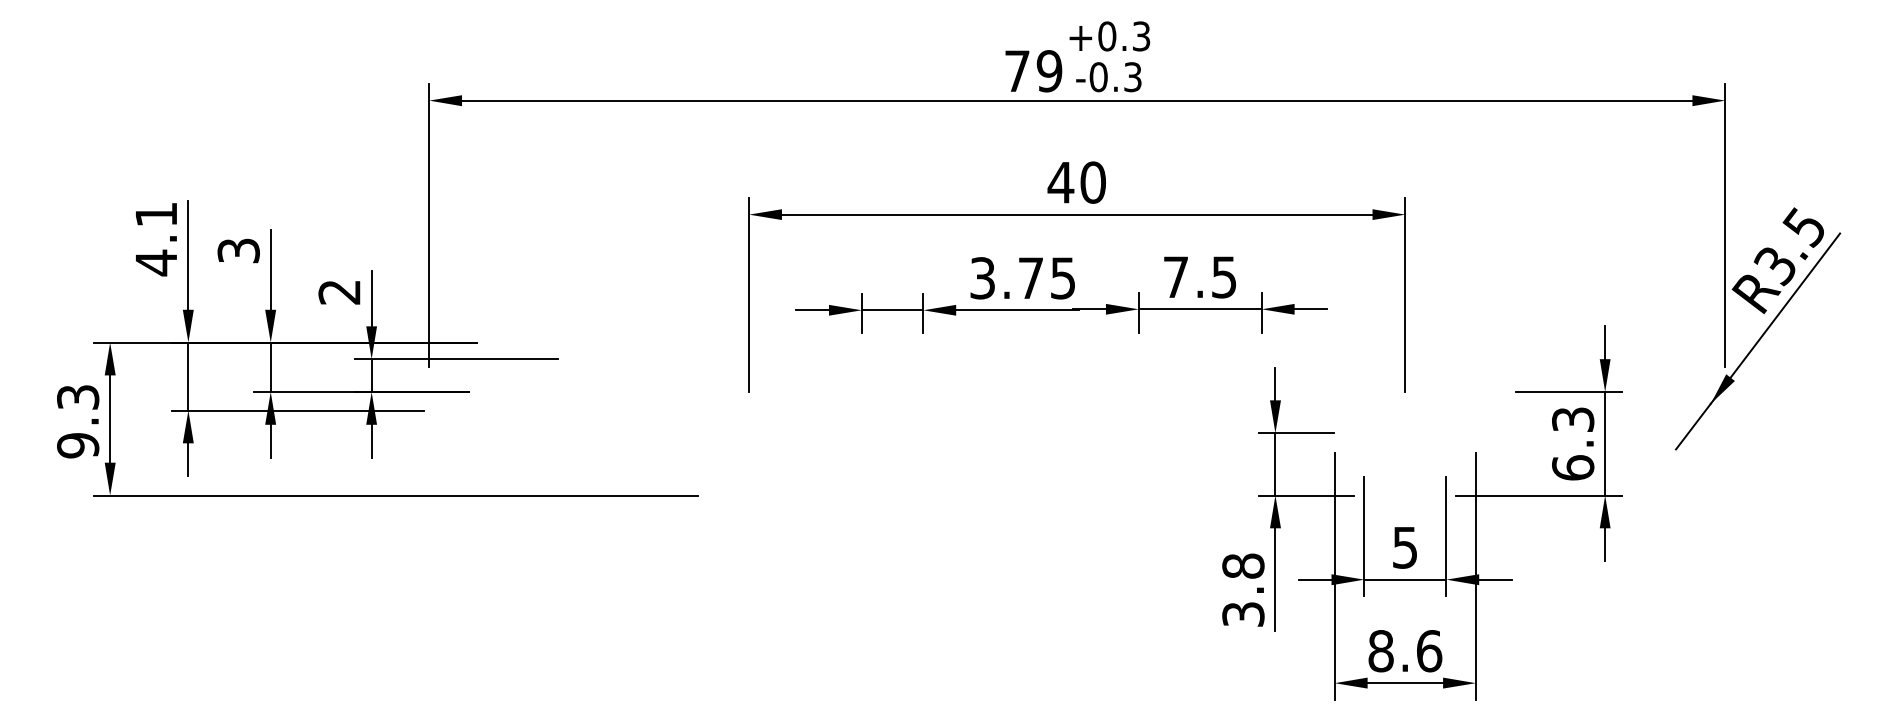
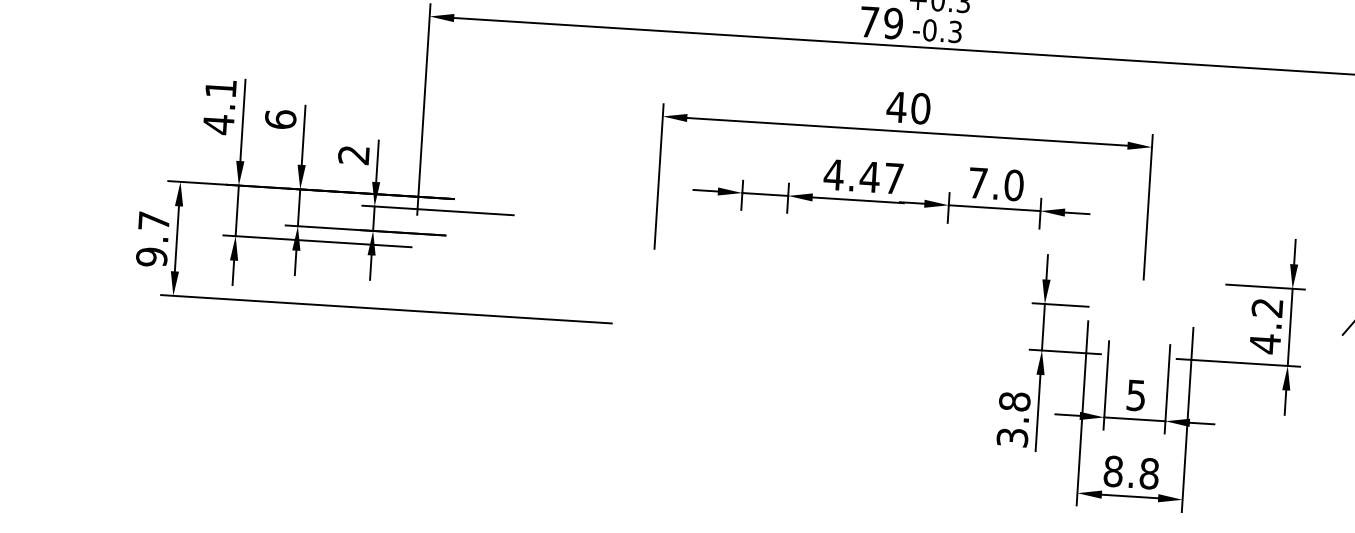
text: (238, 250) -> (280, 119), 3 -> 6
text: (1224, 277) -> (1014, 185), 7.5 -> 7.0
text: (1022, 278) -> (863, 176), 3.75 -> 4.47
text: (78, 397) -> (154, 221), 9.3 -> 9.7
text: (1573, 444) -> (1266, 326), 6.3 -> 4.2
text: (1429, 651) -> (1149, 474), 8.6 -> 8.8

